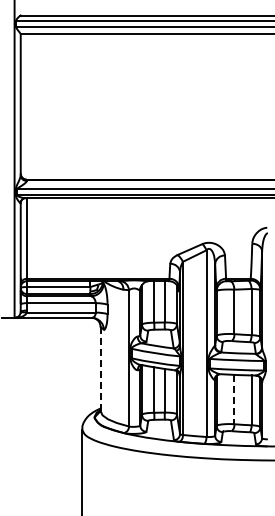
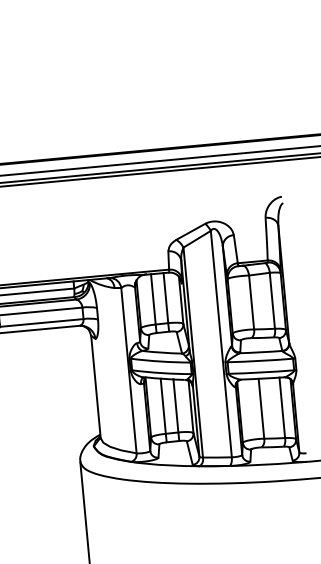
line: (100, 369) -> (95, 387), dashed -> solid
line: (234, 399) -> (261, 408), dashed -> solid

